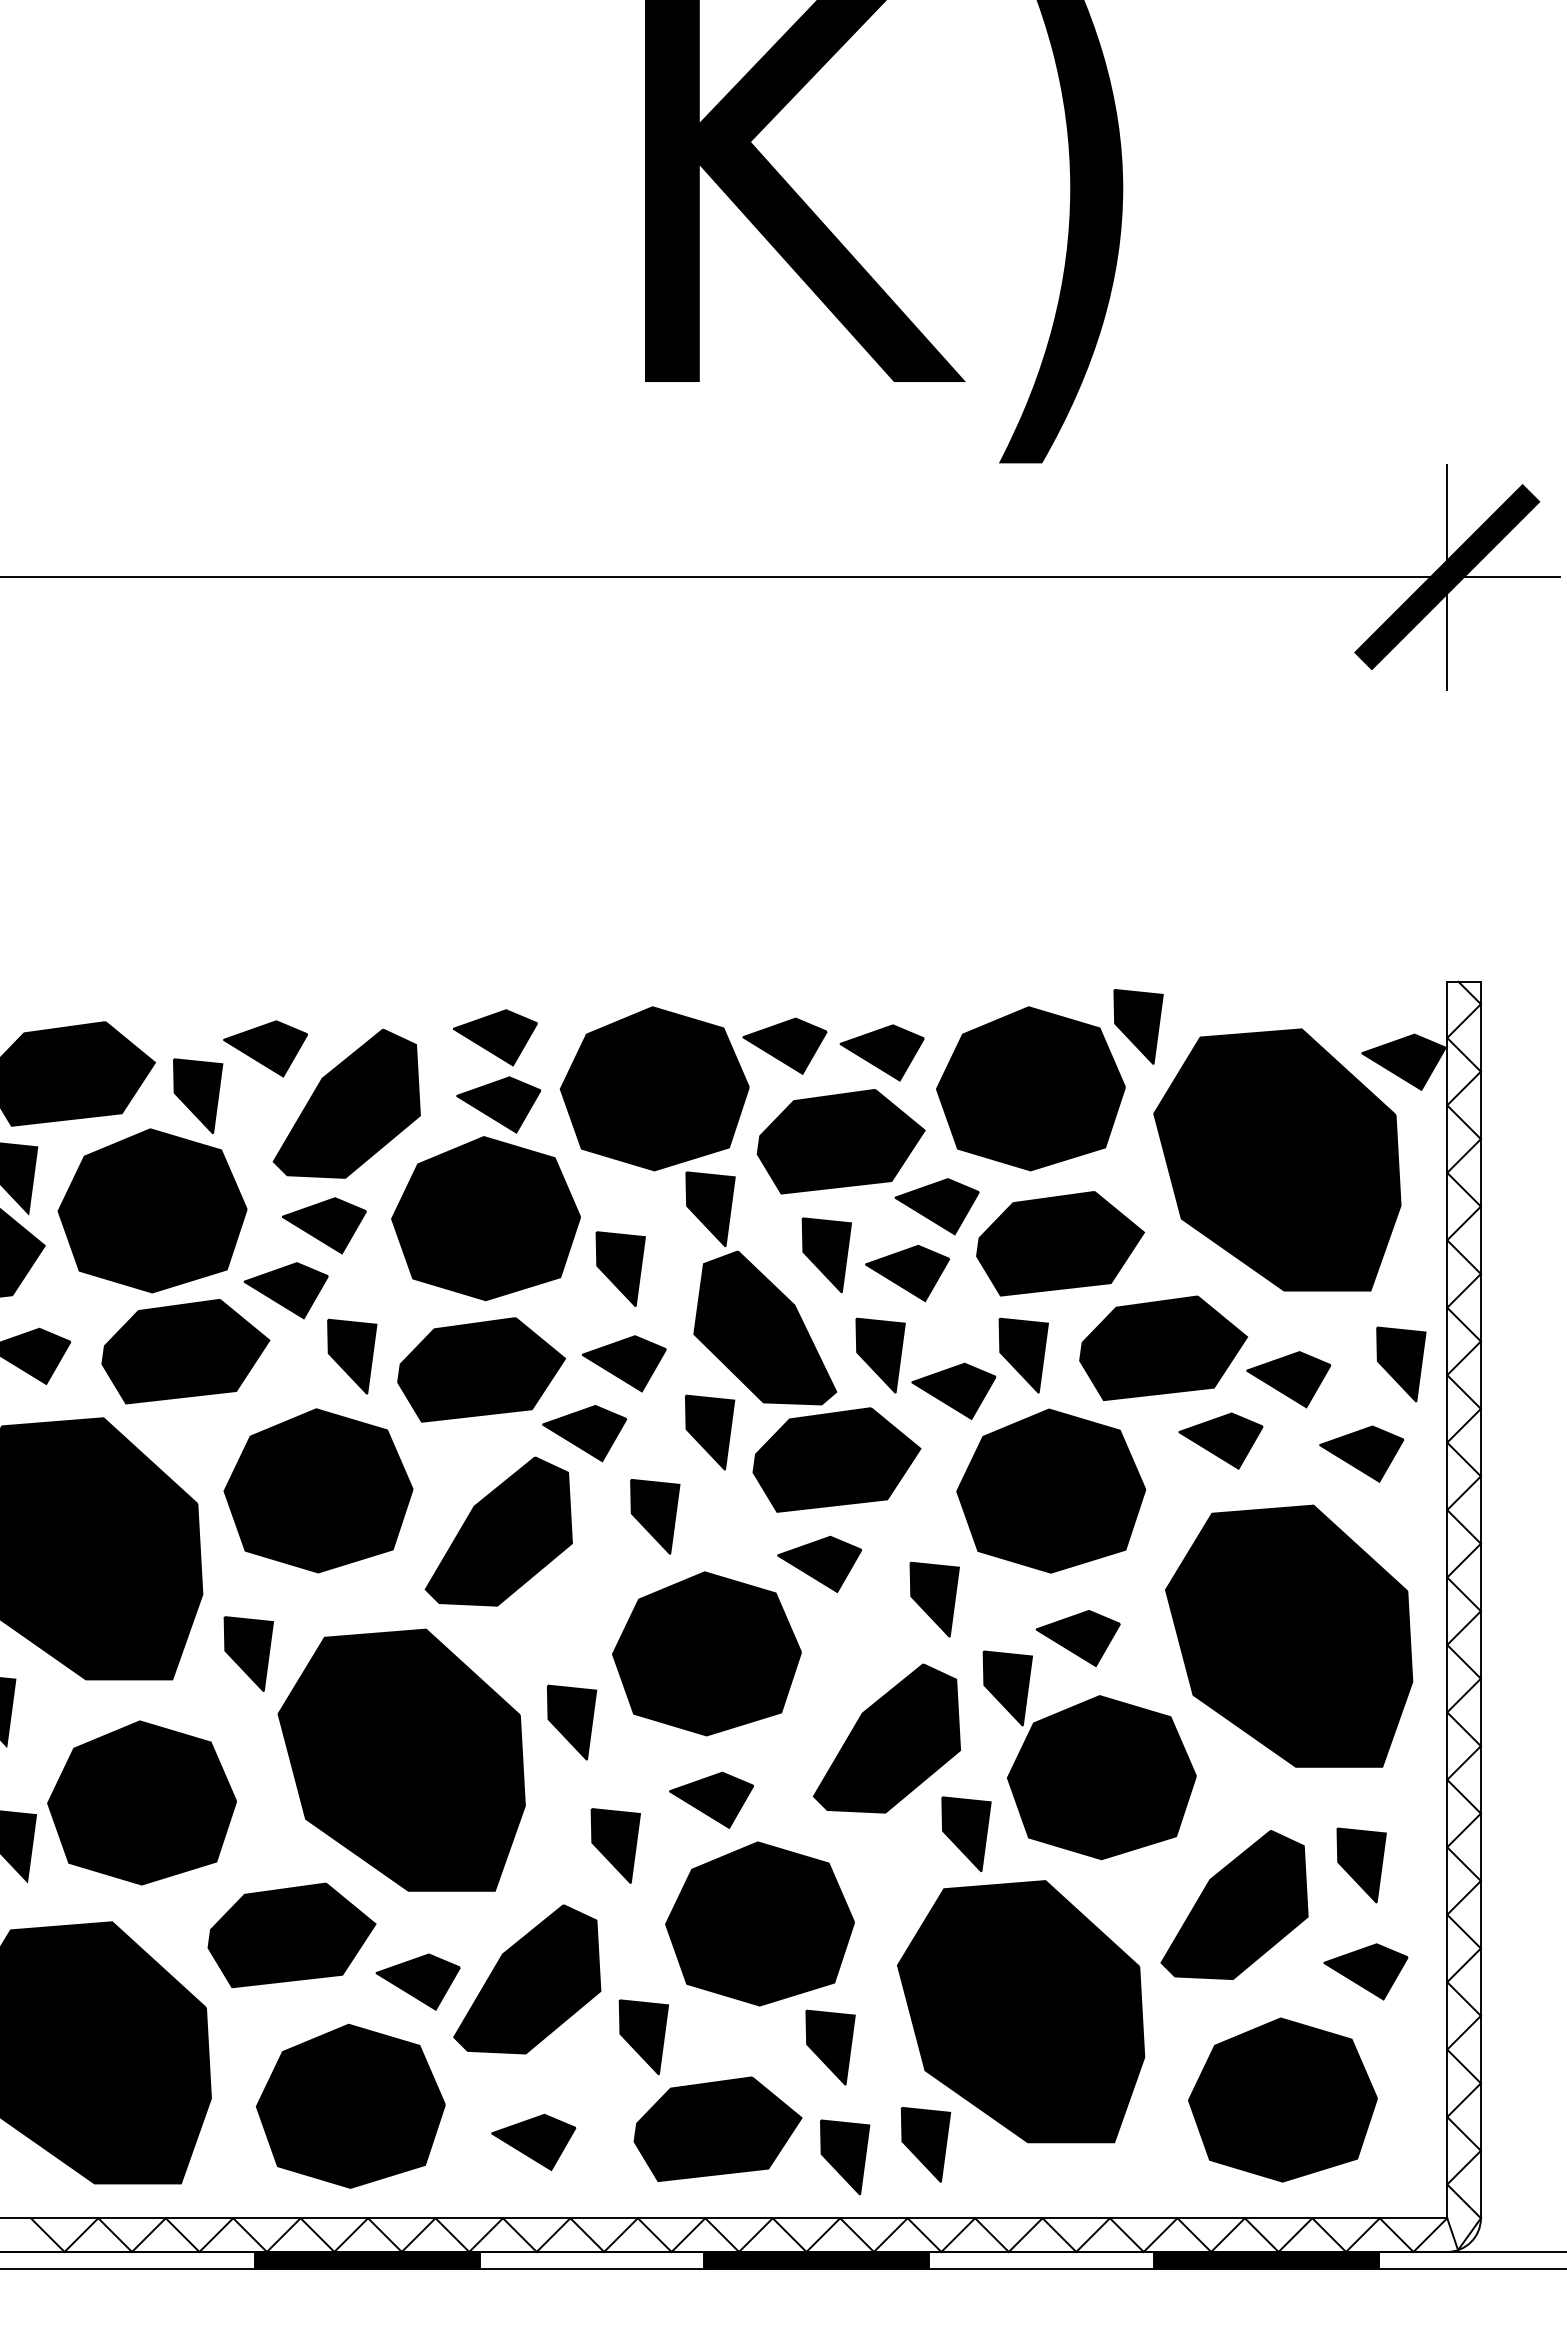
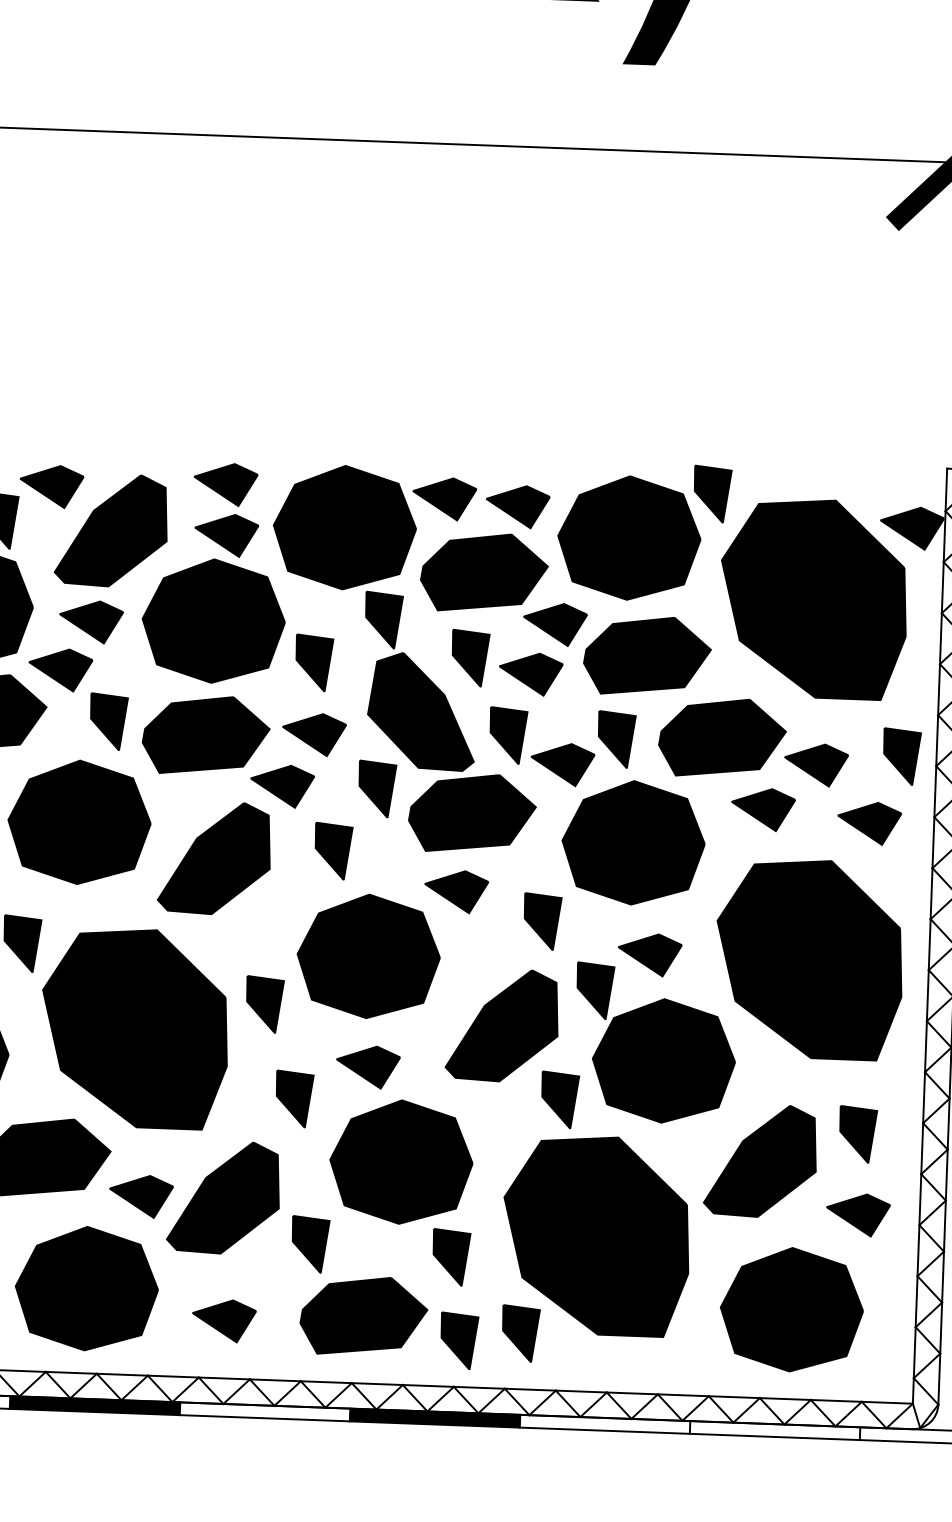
fill: (1266, 2259) -> (775, 1429), removed

